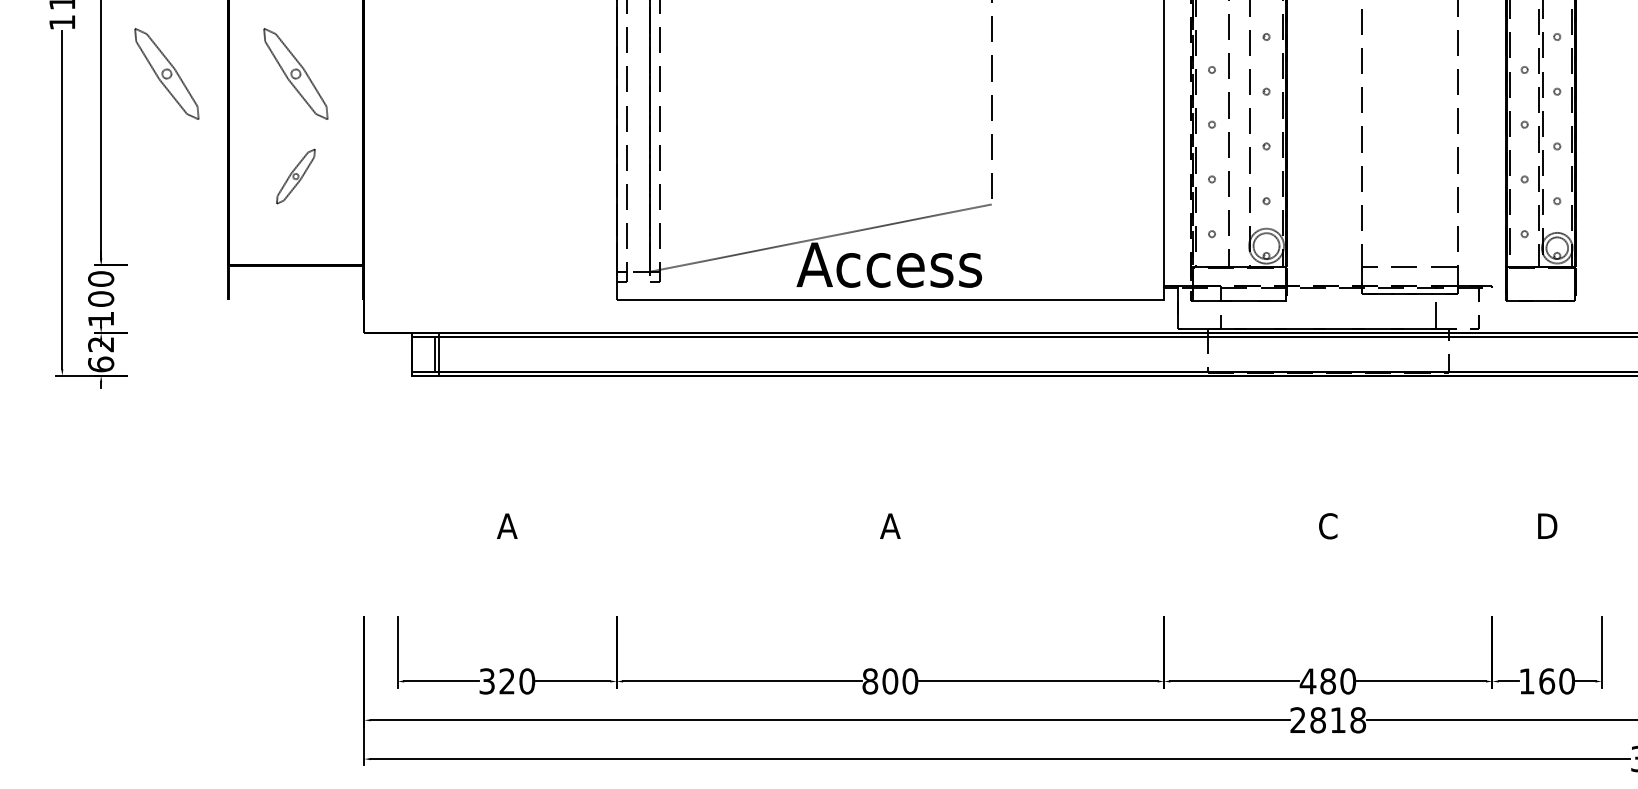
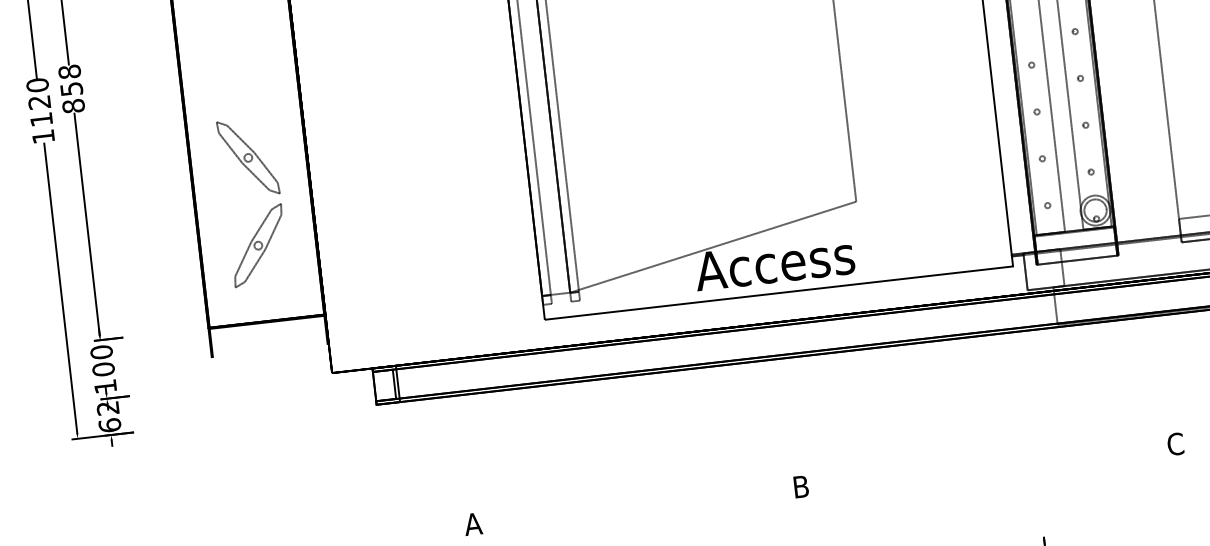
part: (166, 73) -> (137, 170), removed
part: (295, 176) -> (257, 245), size x1.67
text: (890, 525) -> (801, 486), A -> B

